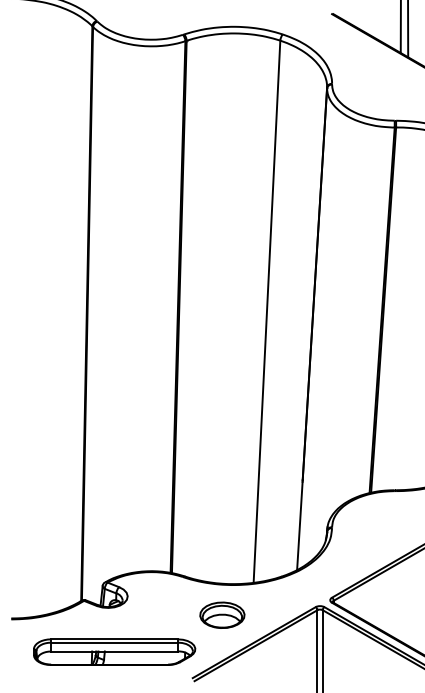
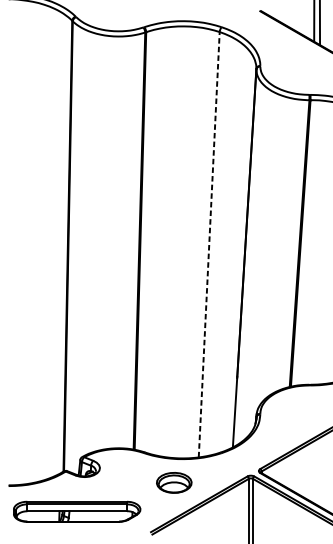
line: (267, 311) -> (209, 244), solid -> dashed
part: (114, 651) -> (77, 511), moved

